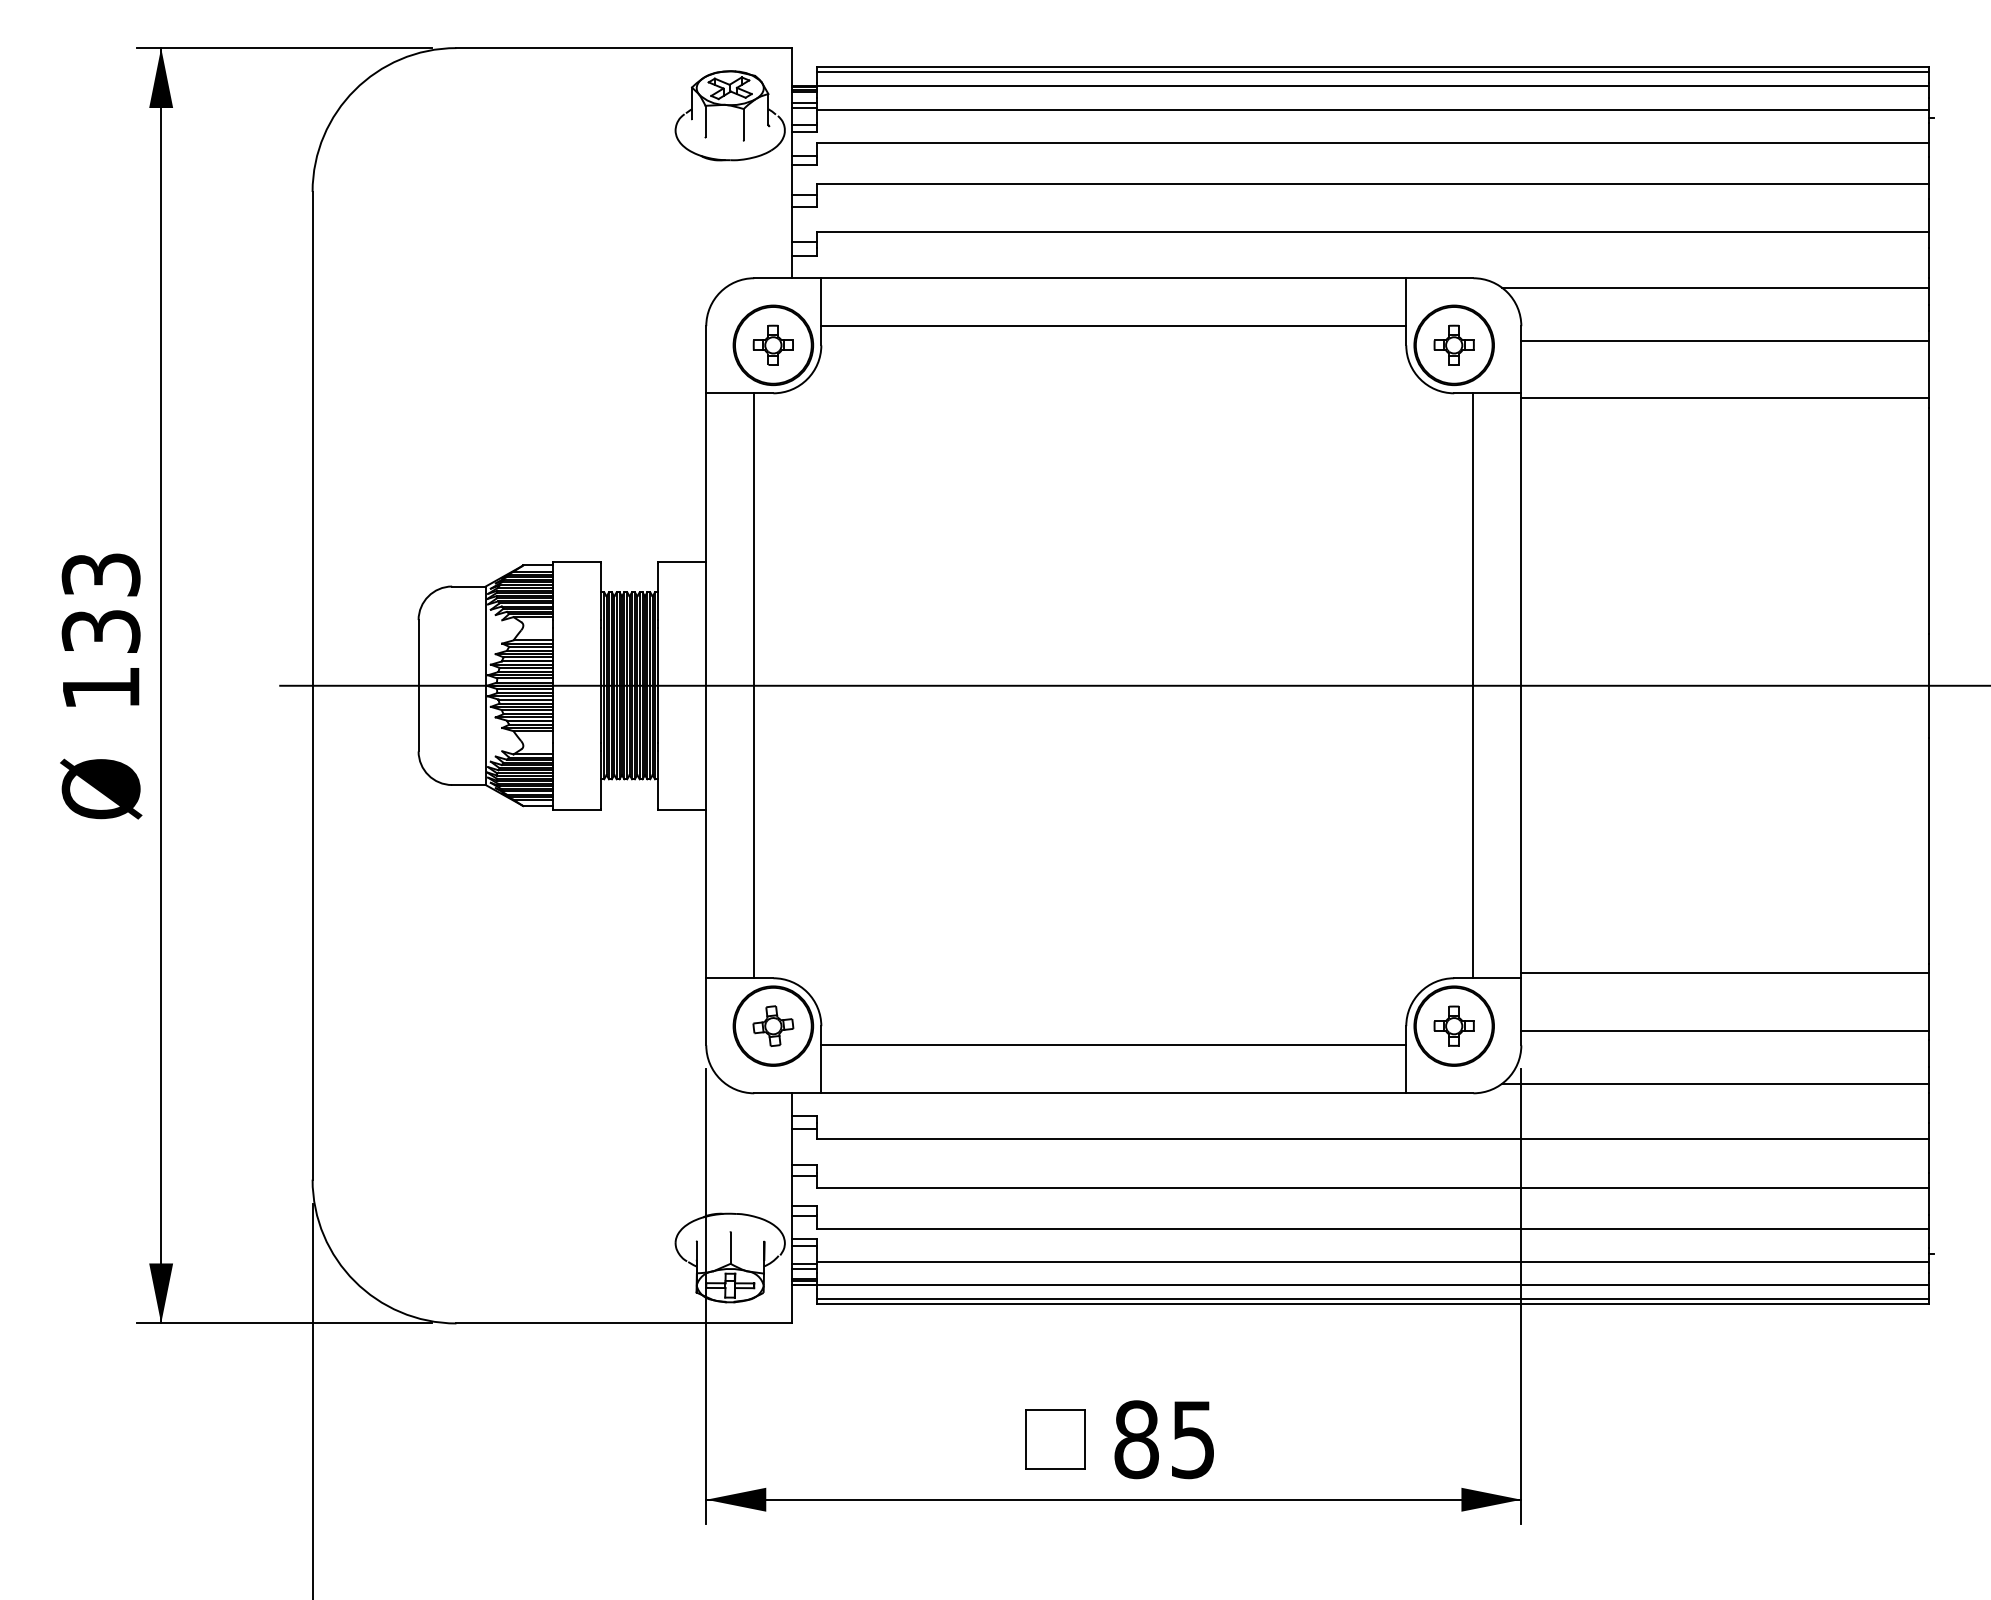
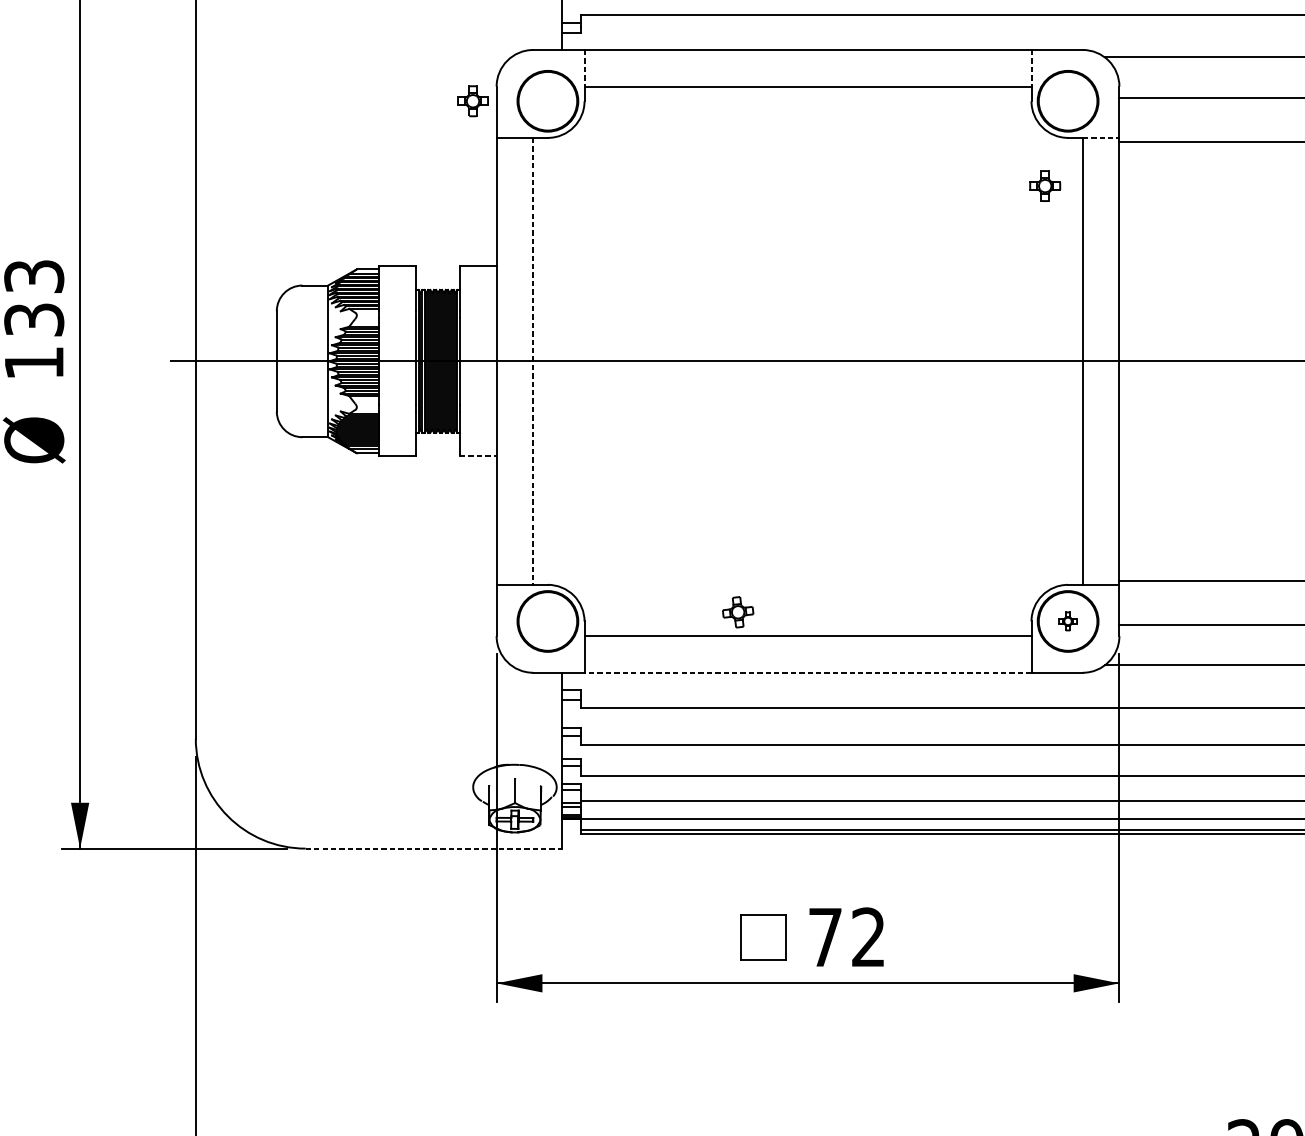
line: (821, 302) -> (584, 68), solid -> dashed
line: (1406, 302) -> (1031, 68), solid -> dashed
part: (772, 344) -> (472, 100), moved
part: (1453, 344) -> (1044, 185), moved
line: (1497, 393) -> (1101, 138), solid -> dashed
line: (754, 686) -> (533, 361), solid -> dashed
line: (682, 809) -> (478, 455), solid -> dashed
part: (773, 1025) -> (738, 611), moved
part: (1453, 1025) -> (1067, 620), size x0.6
line: (1113, 1093) -> (807, 672), solid -> dashed
line: (624, 1323) -> (434, 848), solid -> dashed
text: (1163, 1439) -> (845, 937), 85 -> 72

